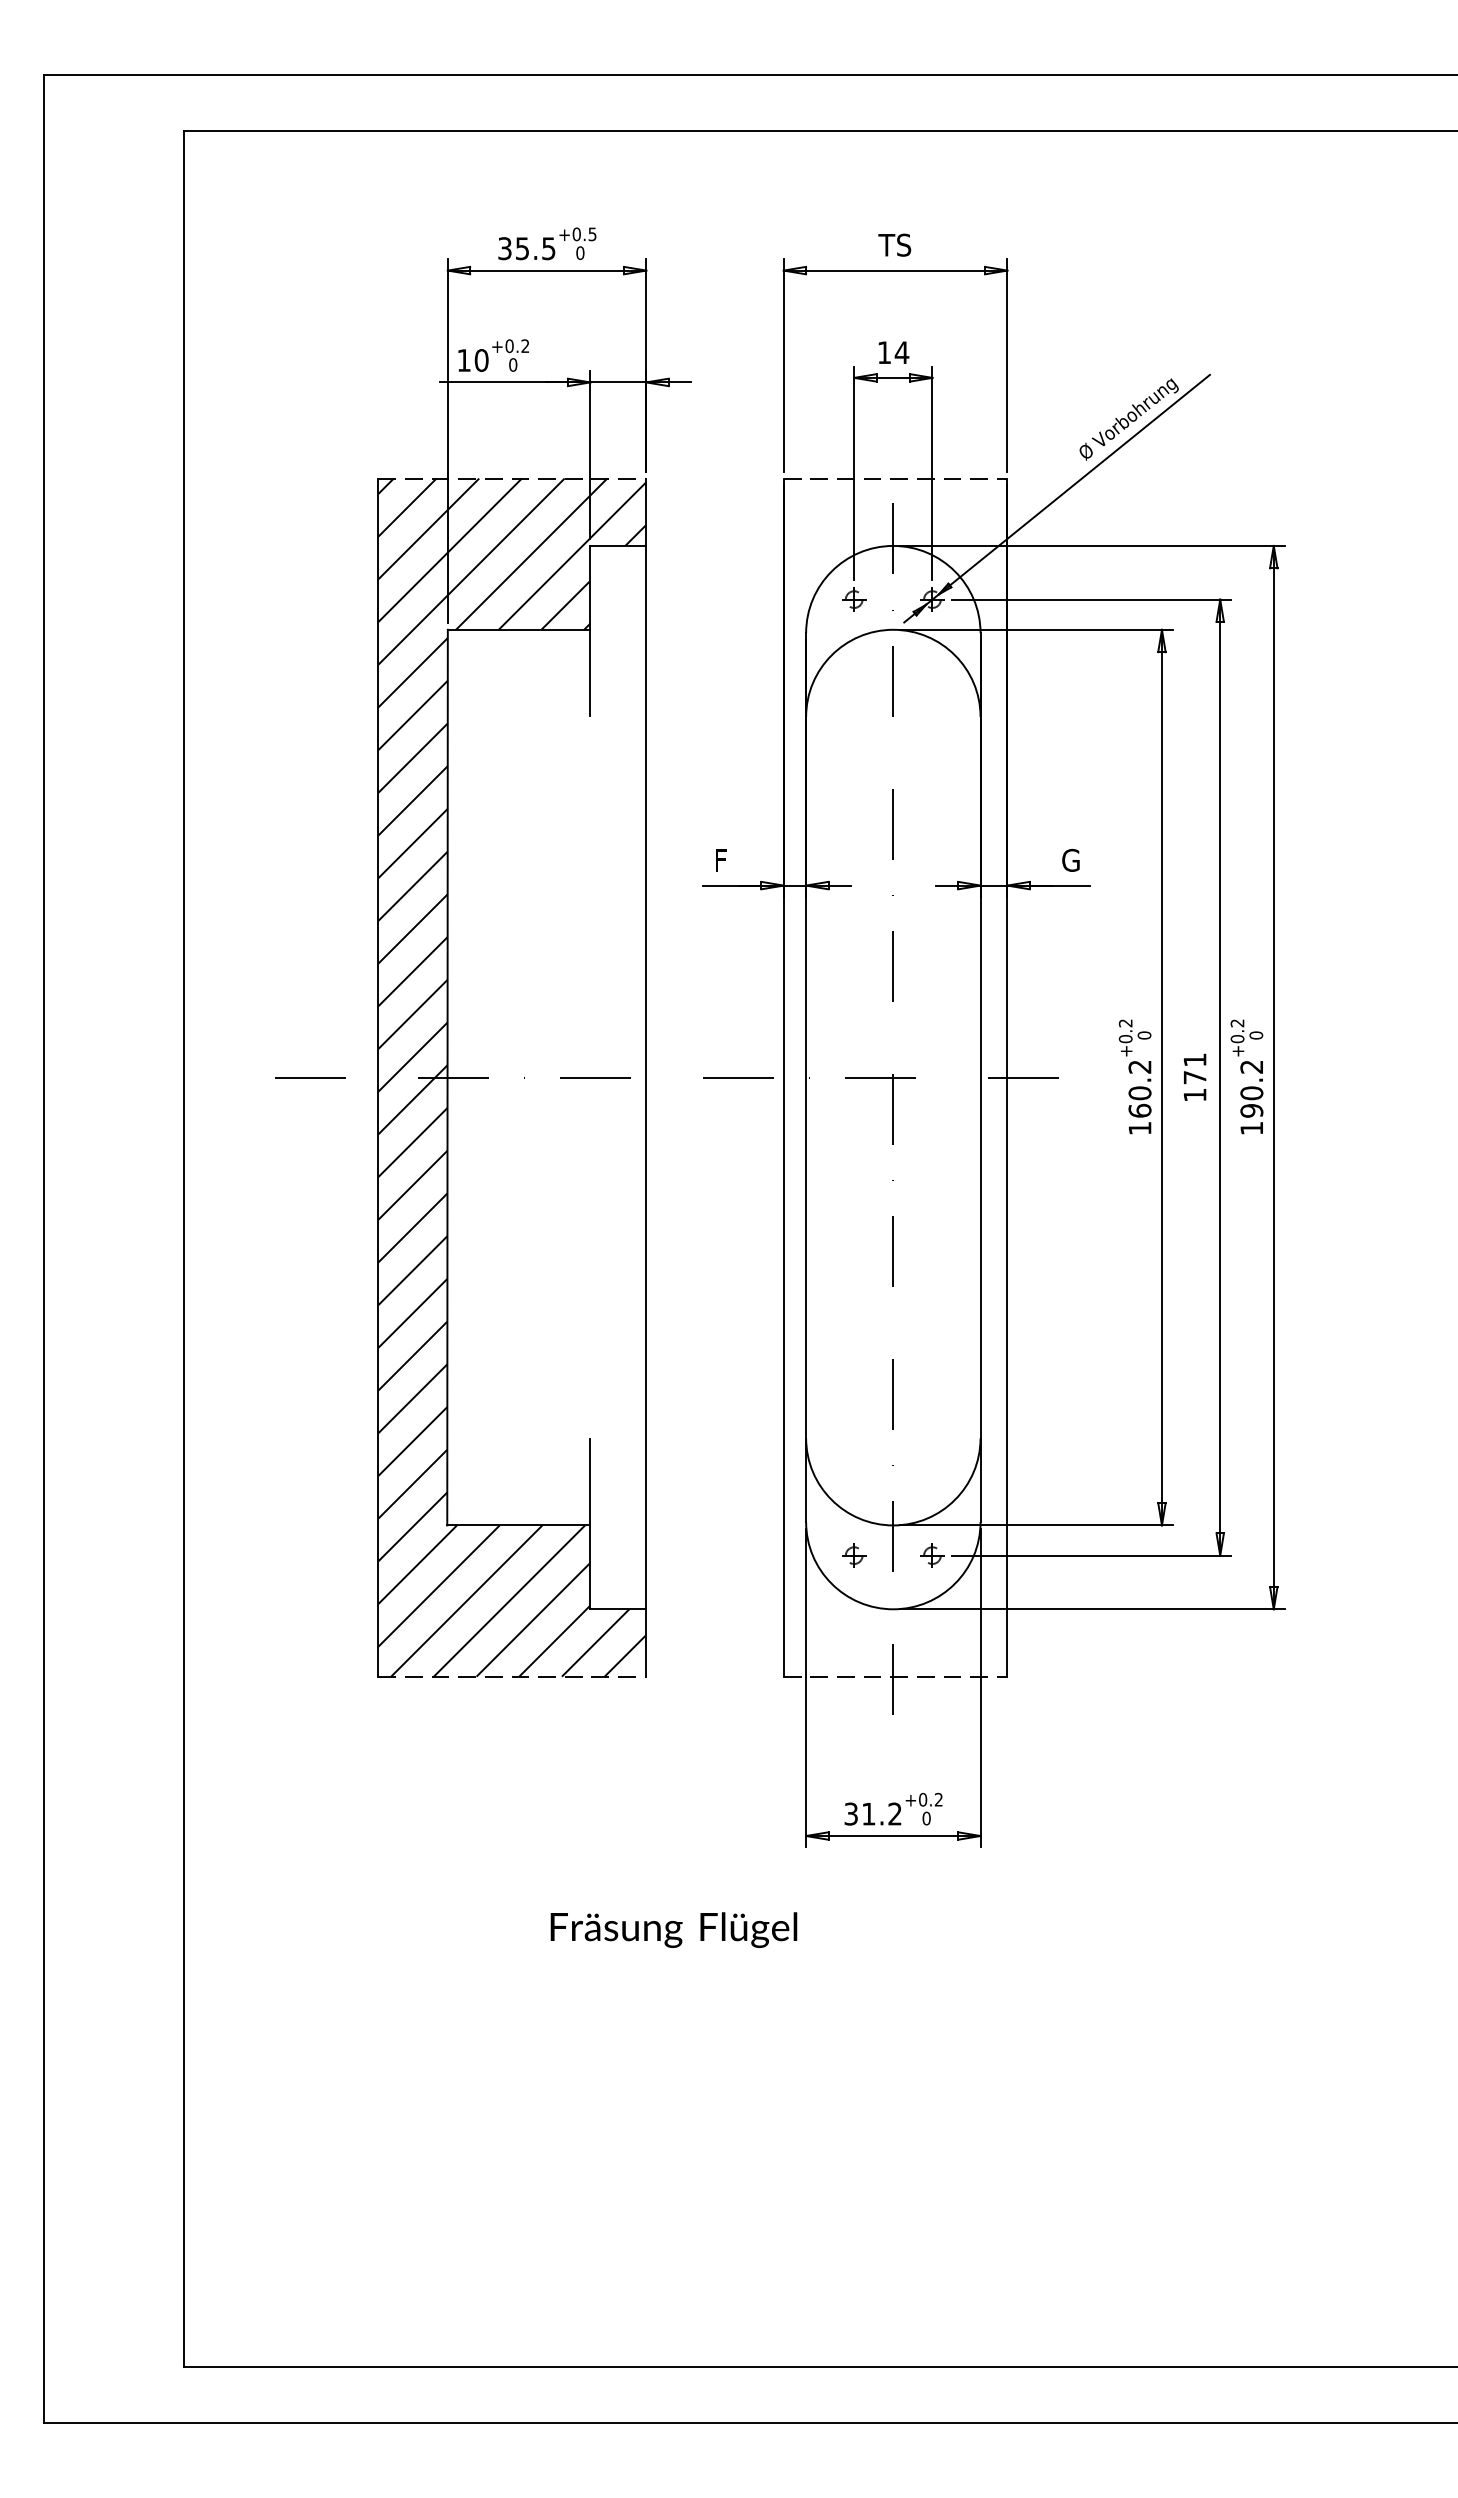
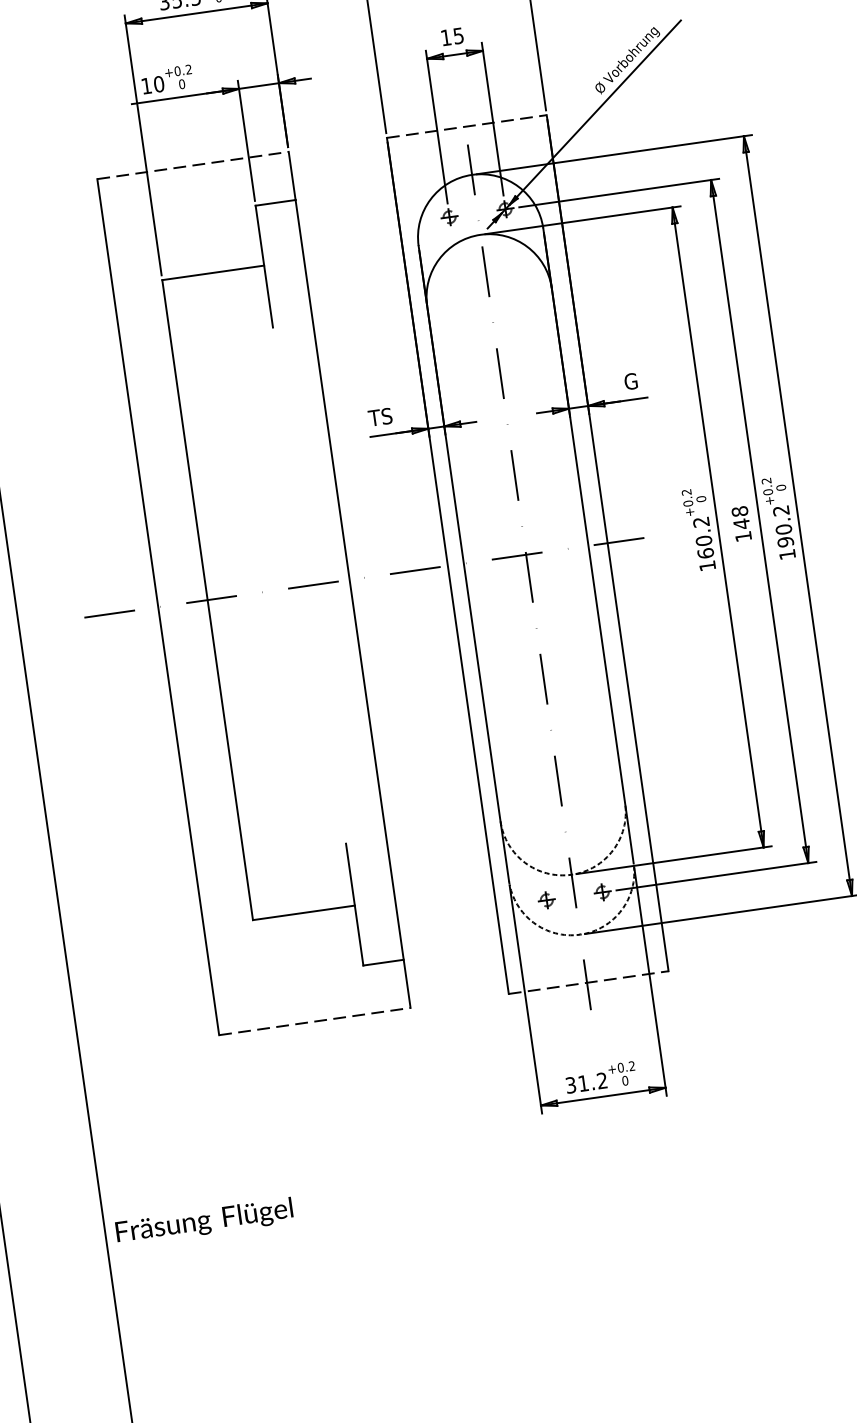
text: (901, 352) -> (458, 35), 14 -> 15
text: (719, 859) -> (379, 416), F -> TS
text: (1194, 1068) -> (740, 517), 171 -> 148
hatch: (512, 1077) -> (254, 593), removed
arc: (893, 1525) -> (571, 874), solid -> dashed
arc: (893, 1609) -> (580, 934), solid -> dashed
text: (673, 1929) -> (204, 1221), moved

